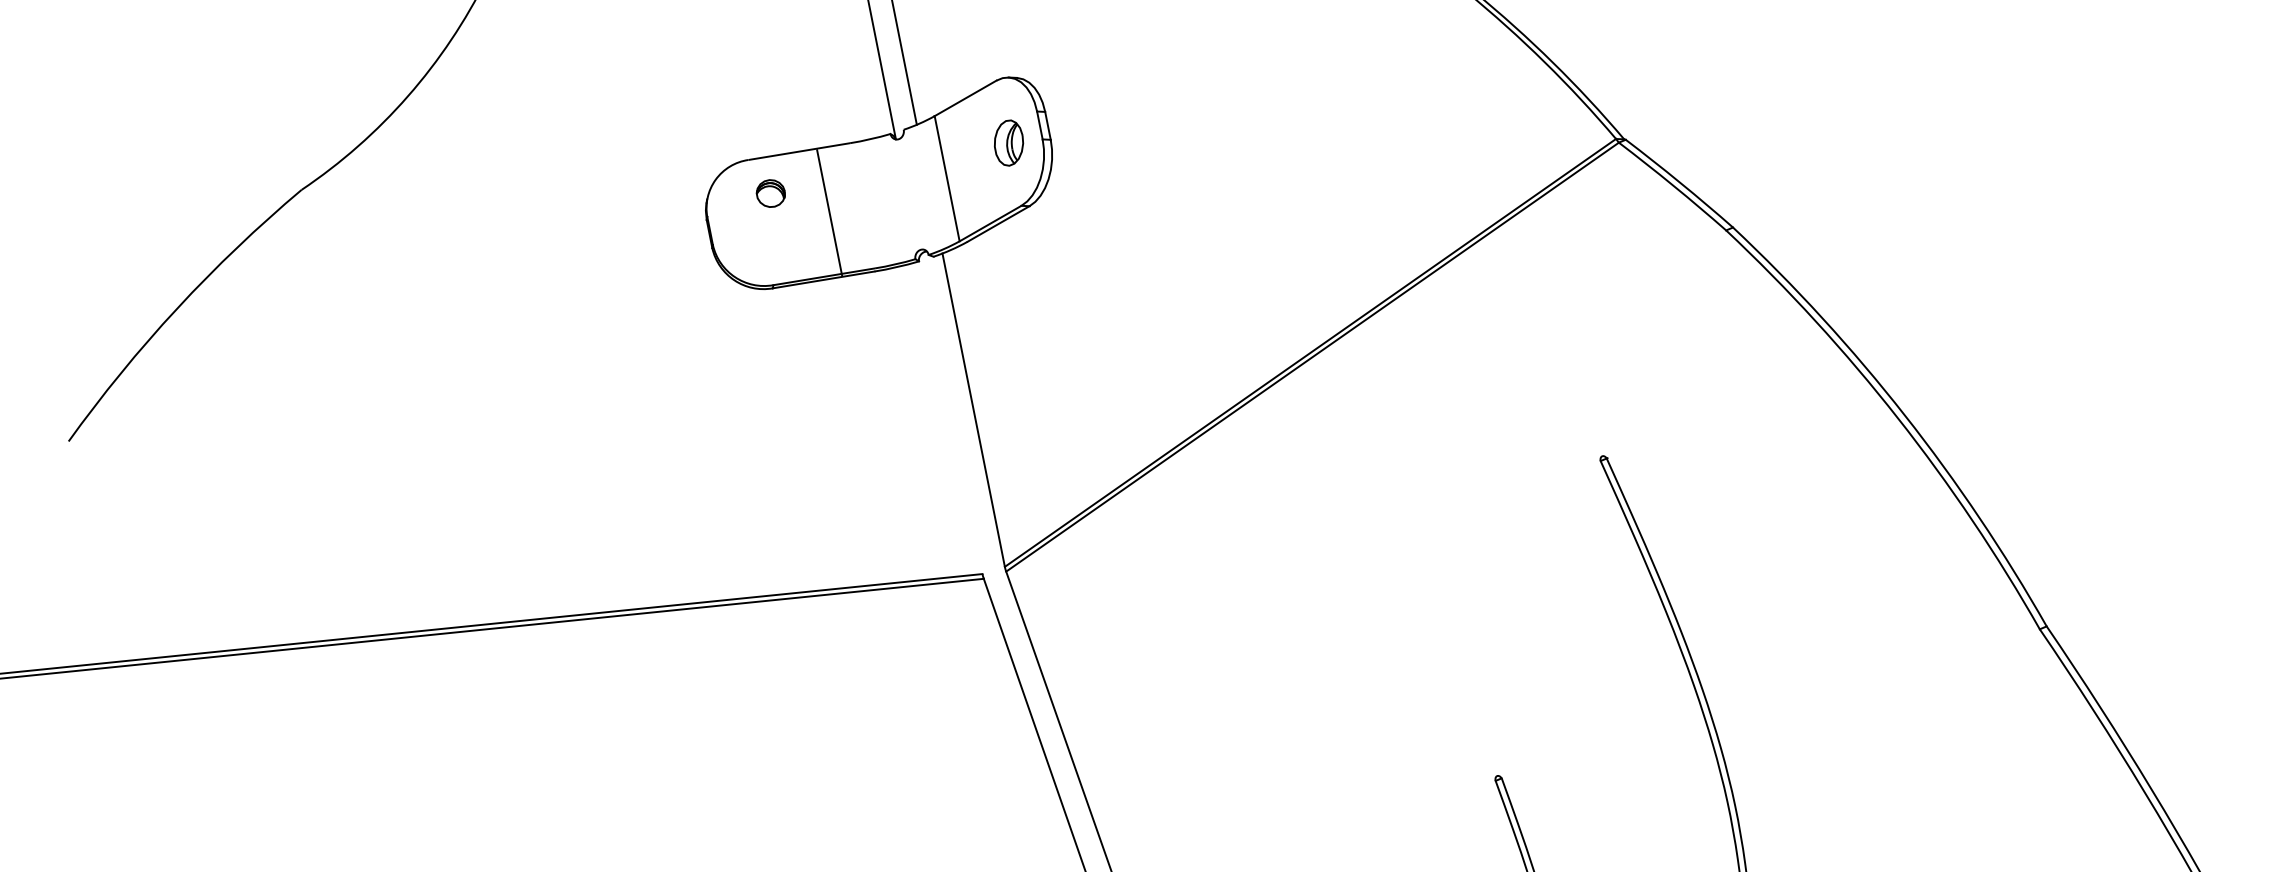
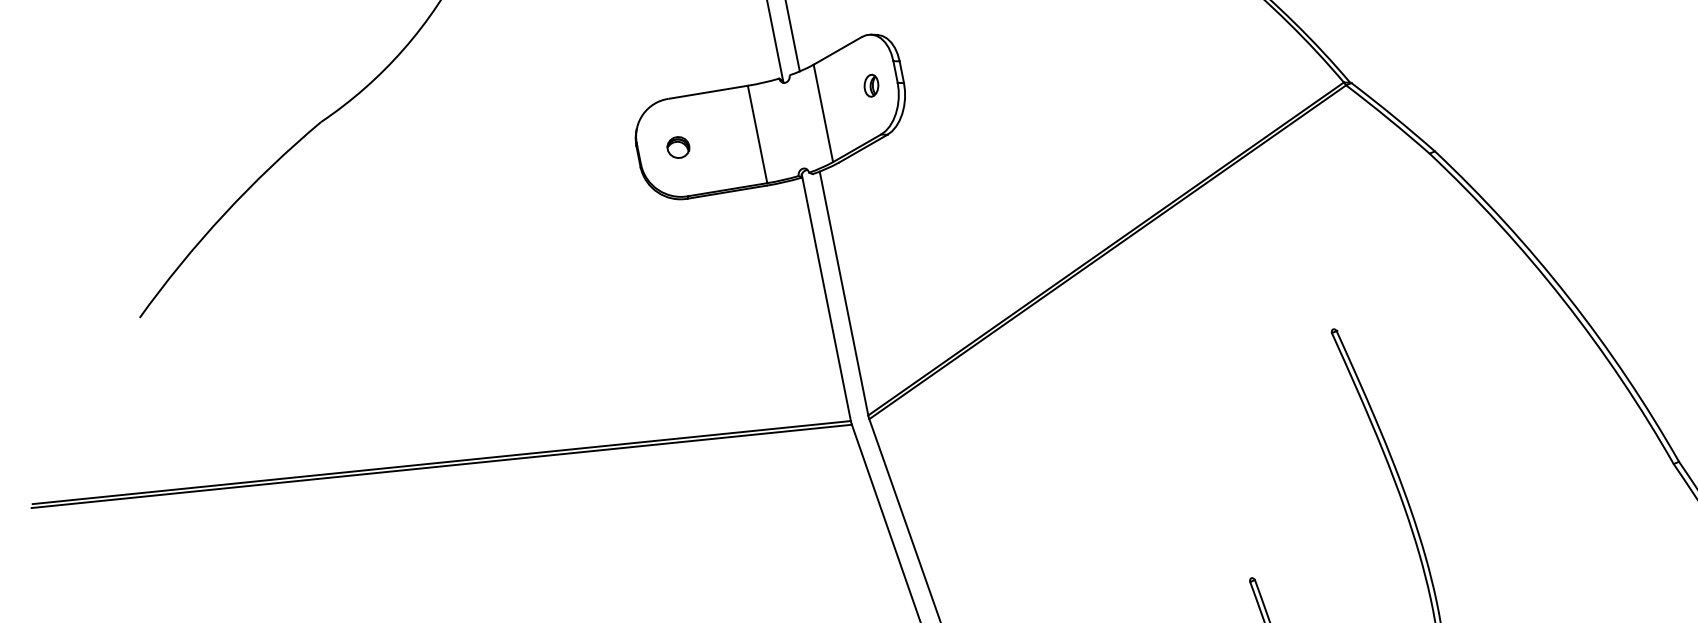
part: (1008, 143) -> (871, 85), size x0.62
part: (770, 193) -> (678, 147), moved
line: (829, 212) -> (757, 134), moved
line: (950, 415) -> (825, 297), added

